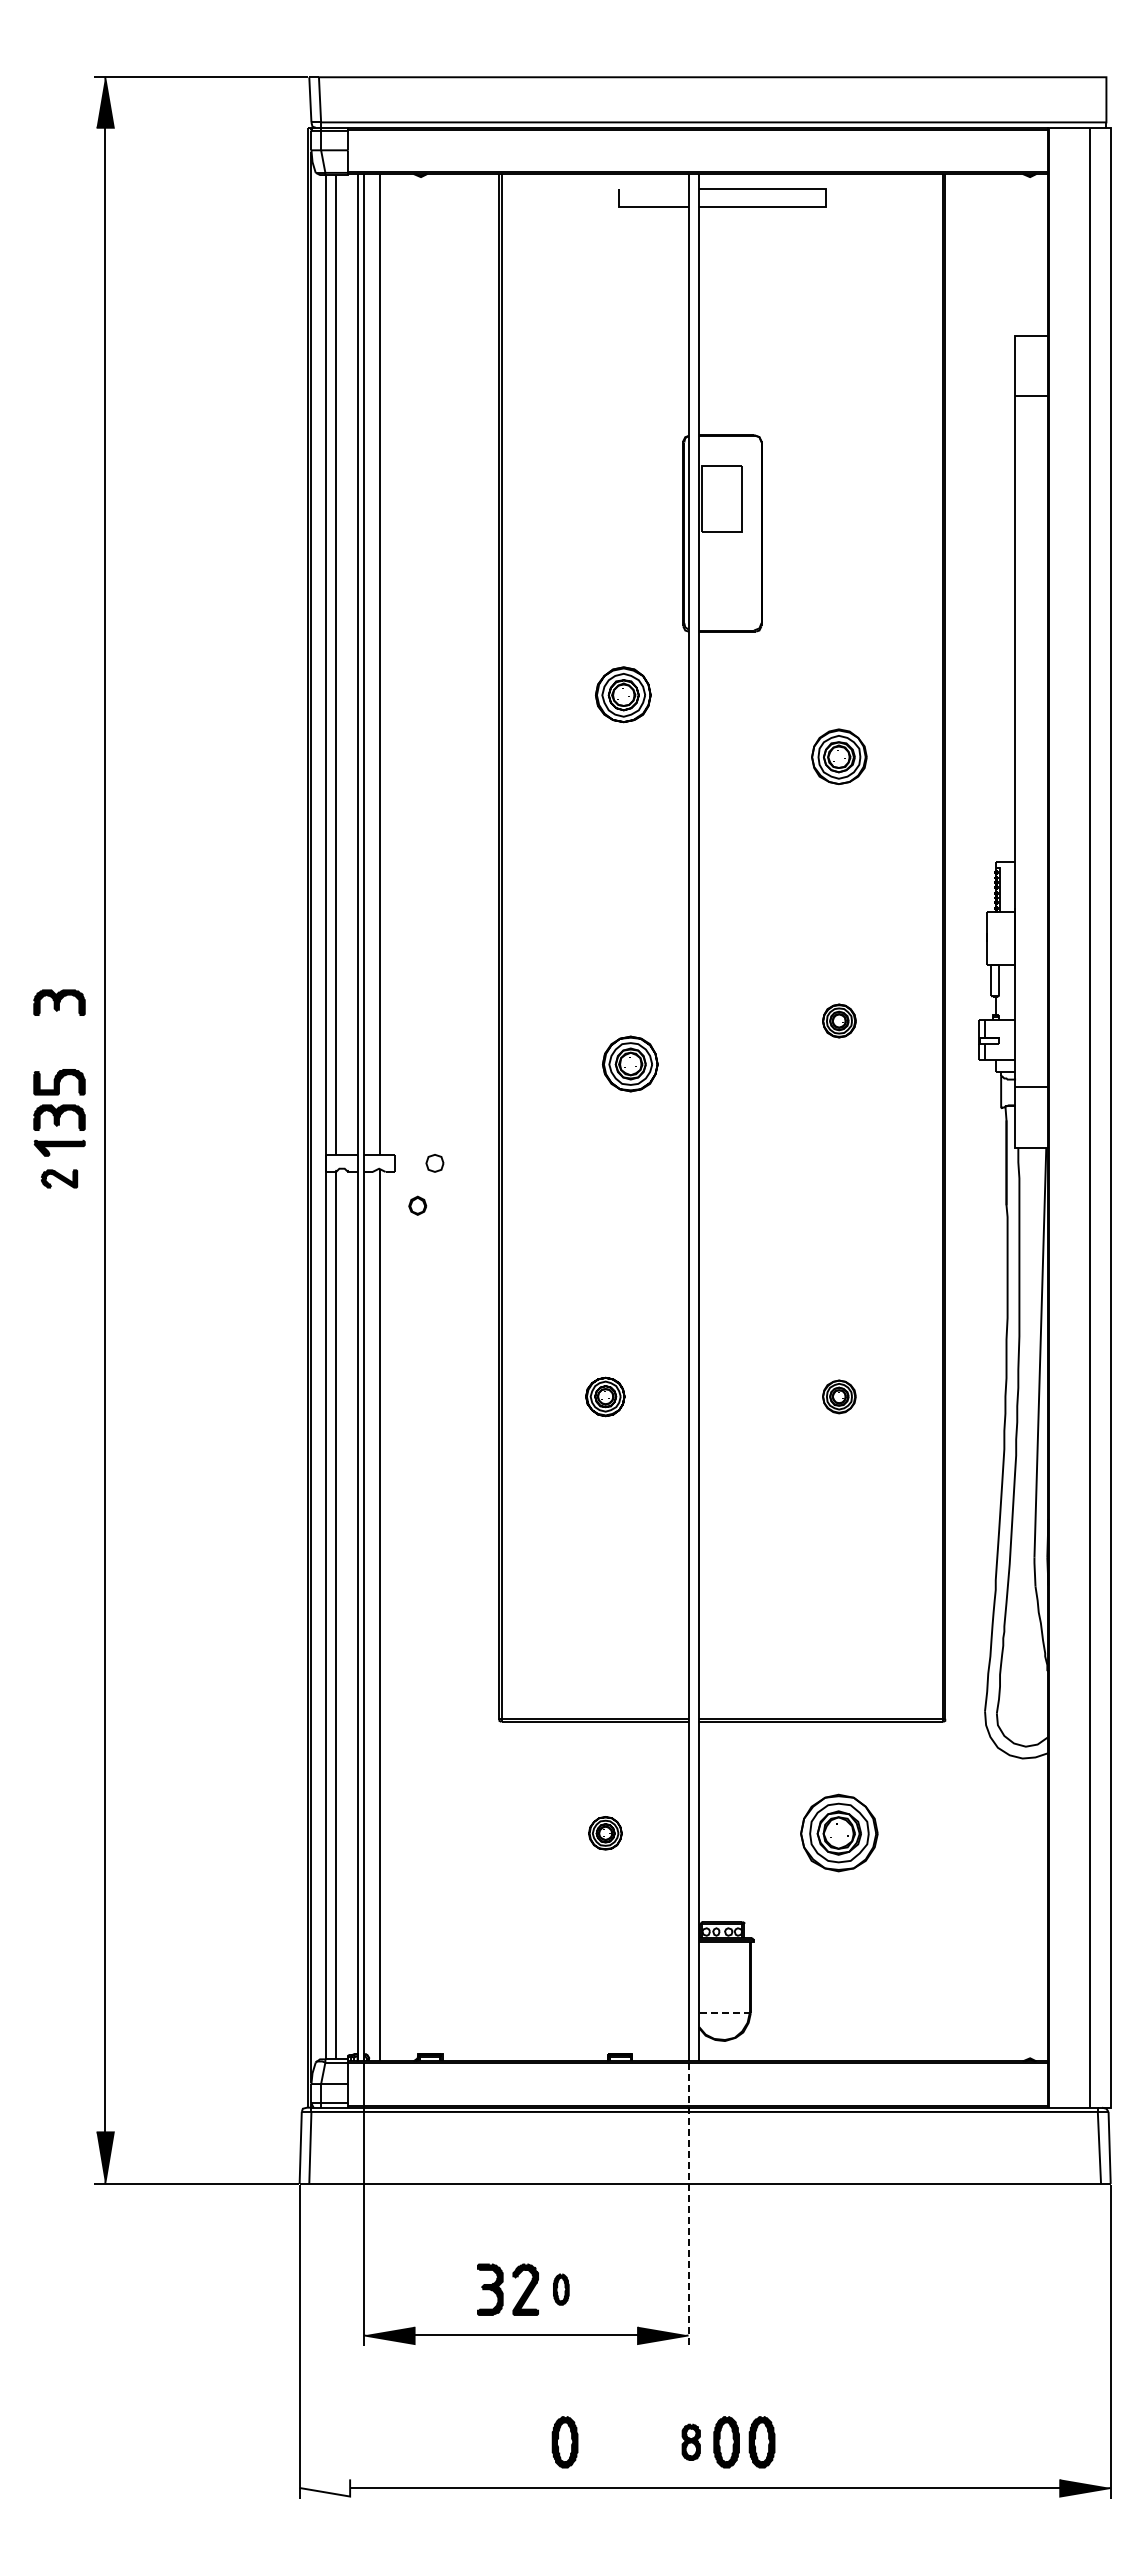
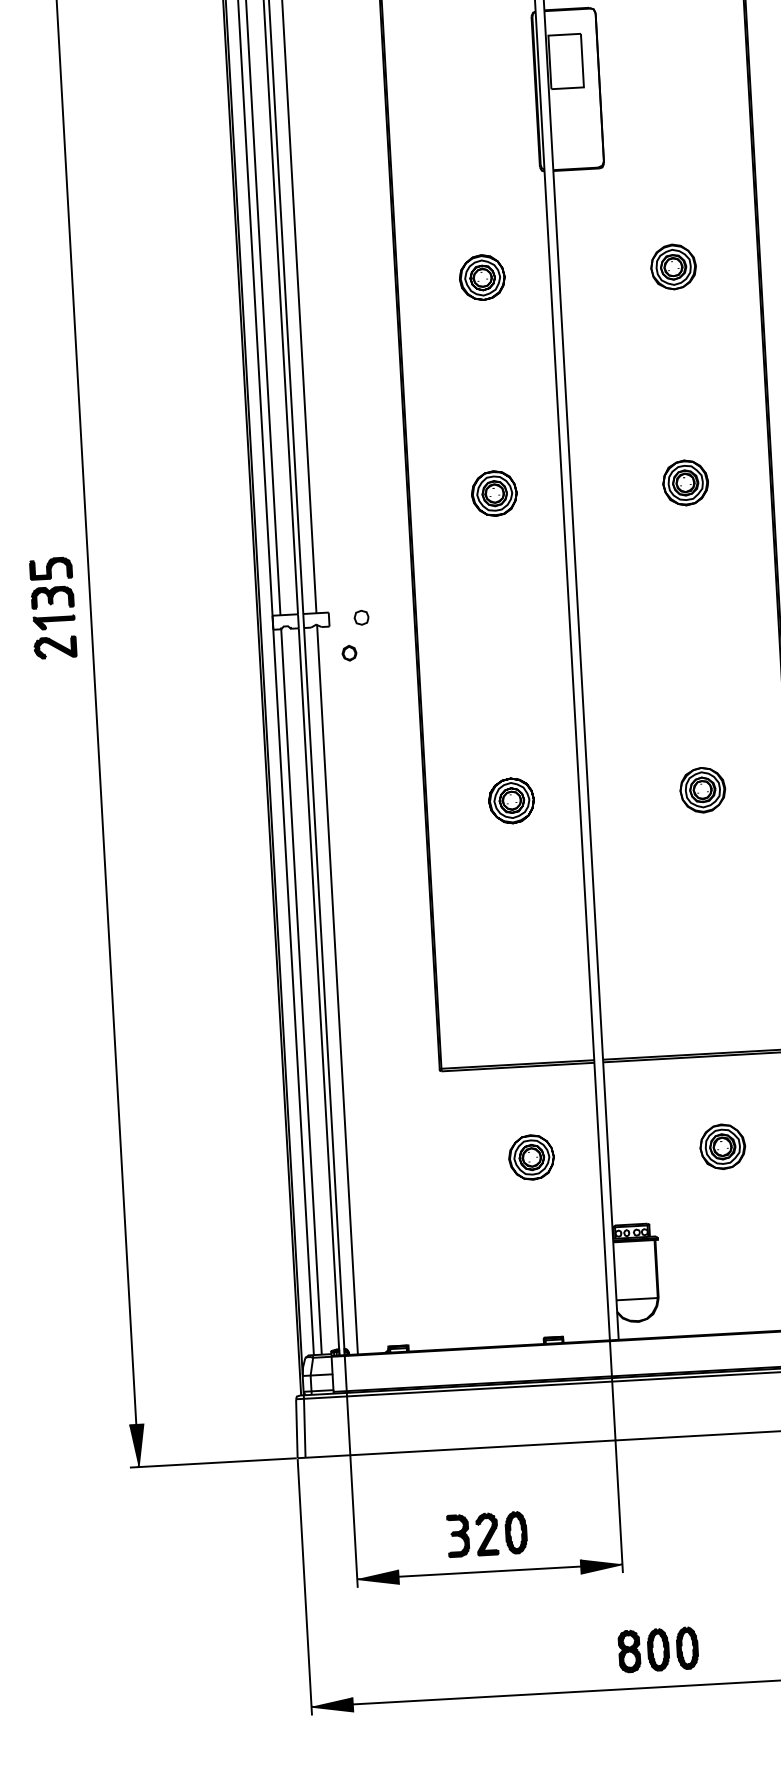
part: (623, 694) -> (482, 277), moved
part: (59, 1002) -> (47, 503), removed
part: (839, 1020) -> (685, 482), size x1.67
part: (630, 1063) -> (494, 493), moved
part: (59, 1178) -> (55, 647), size x1.43
part: (605, 1396) -> (511, 800), size x1.43
part: (839, 1396) -> (702, 789), size x1.67
part: (605, 1833) -> (531, 1157), size x1.67
part: (839, 1833) -> (722, 1147), size x0.71
line: (725, 2013) -> (637, 1299), dashed -> solid
line: (688, 2204) -> (616, 1457), dashed -> solid
part: (561, 2289) -> (516, 1532), size x1.67
part: (564, 2442) -> (525, 1657), removed
part: (691, 2442) -> (629, 1651), size x1.43
fill: (324, 2487) -> (331, 1705), added

